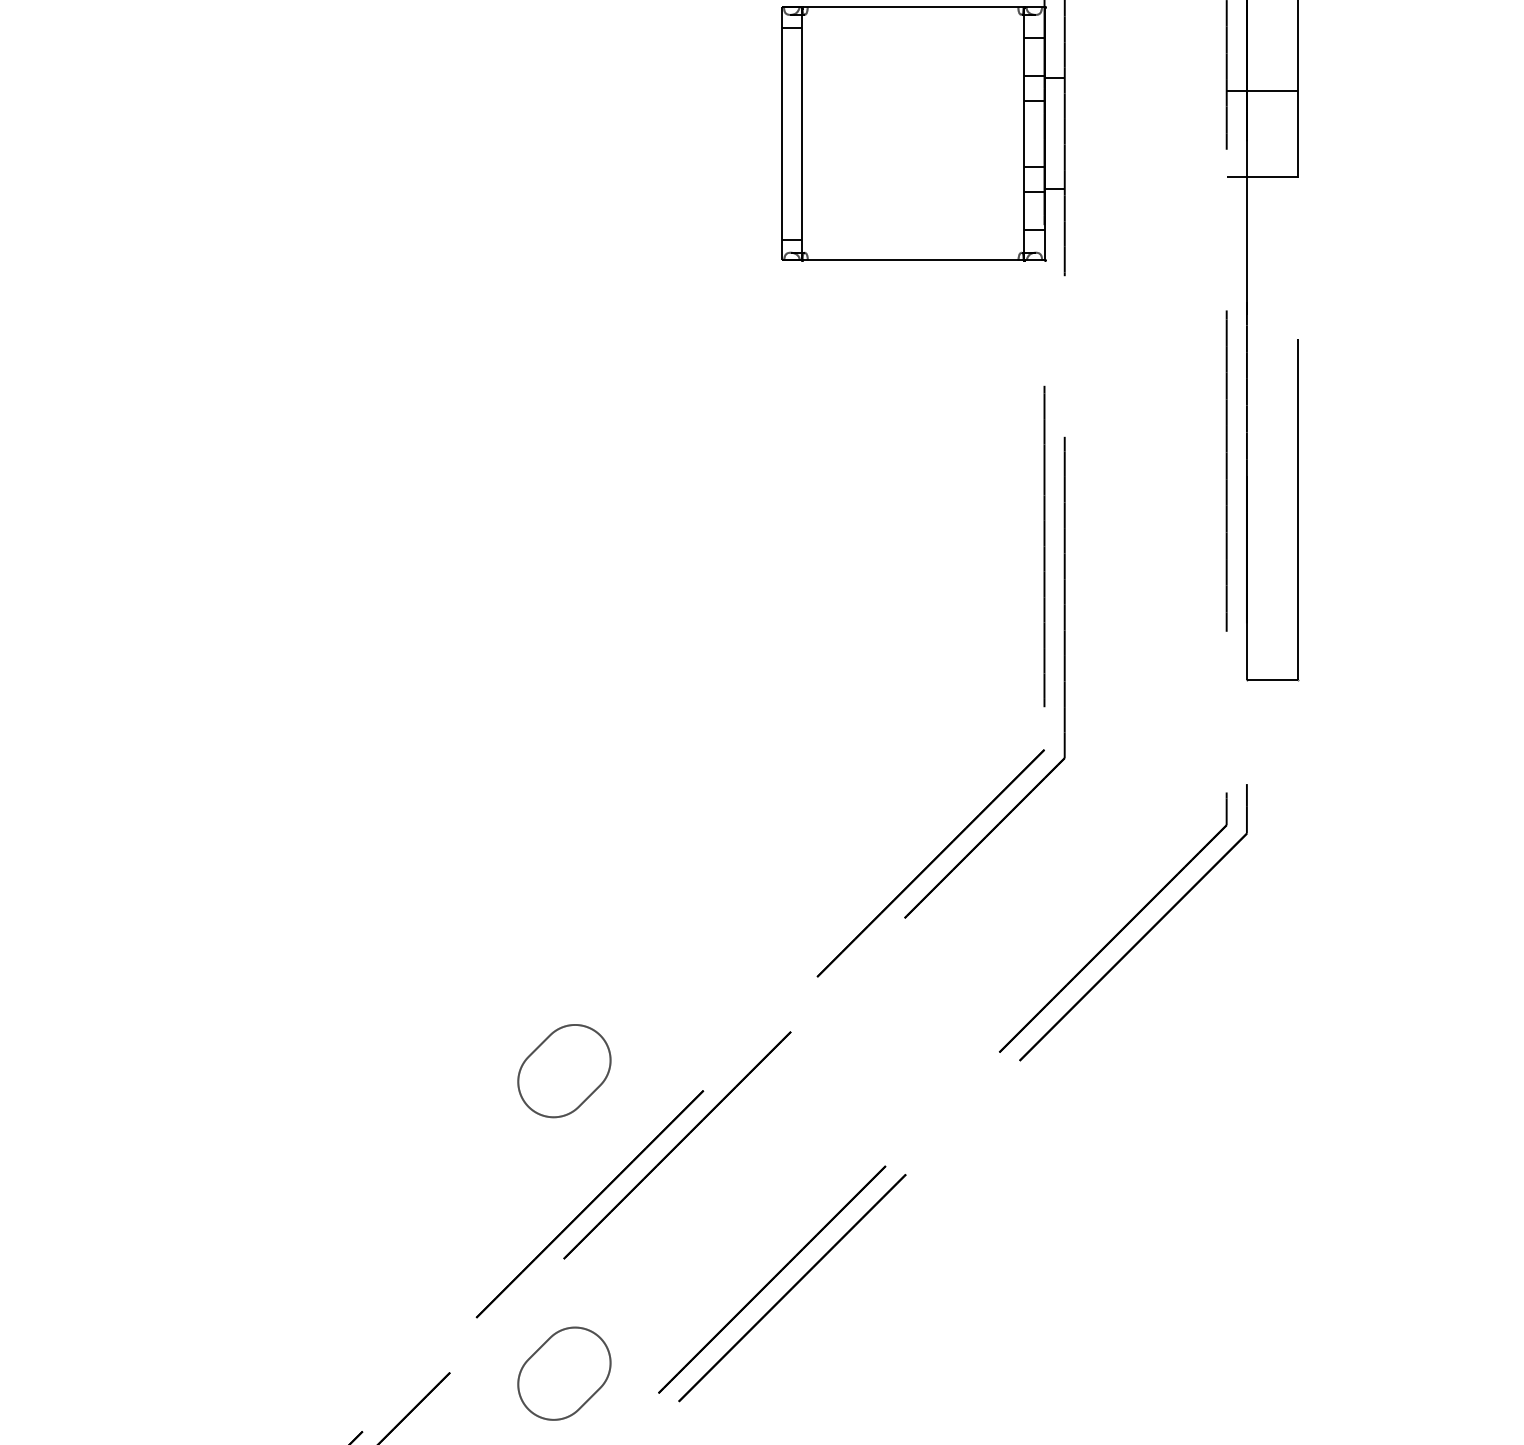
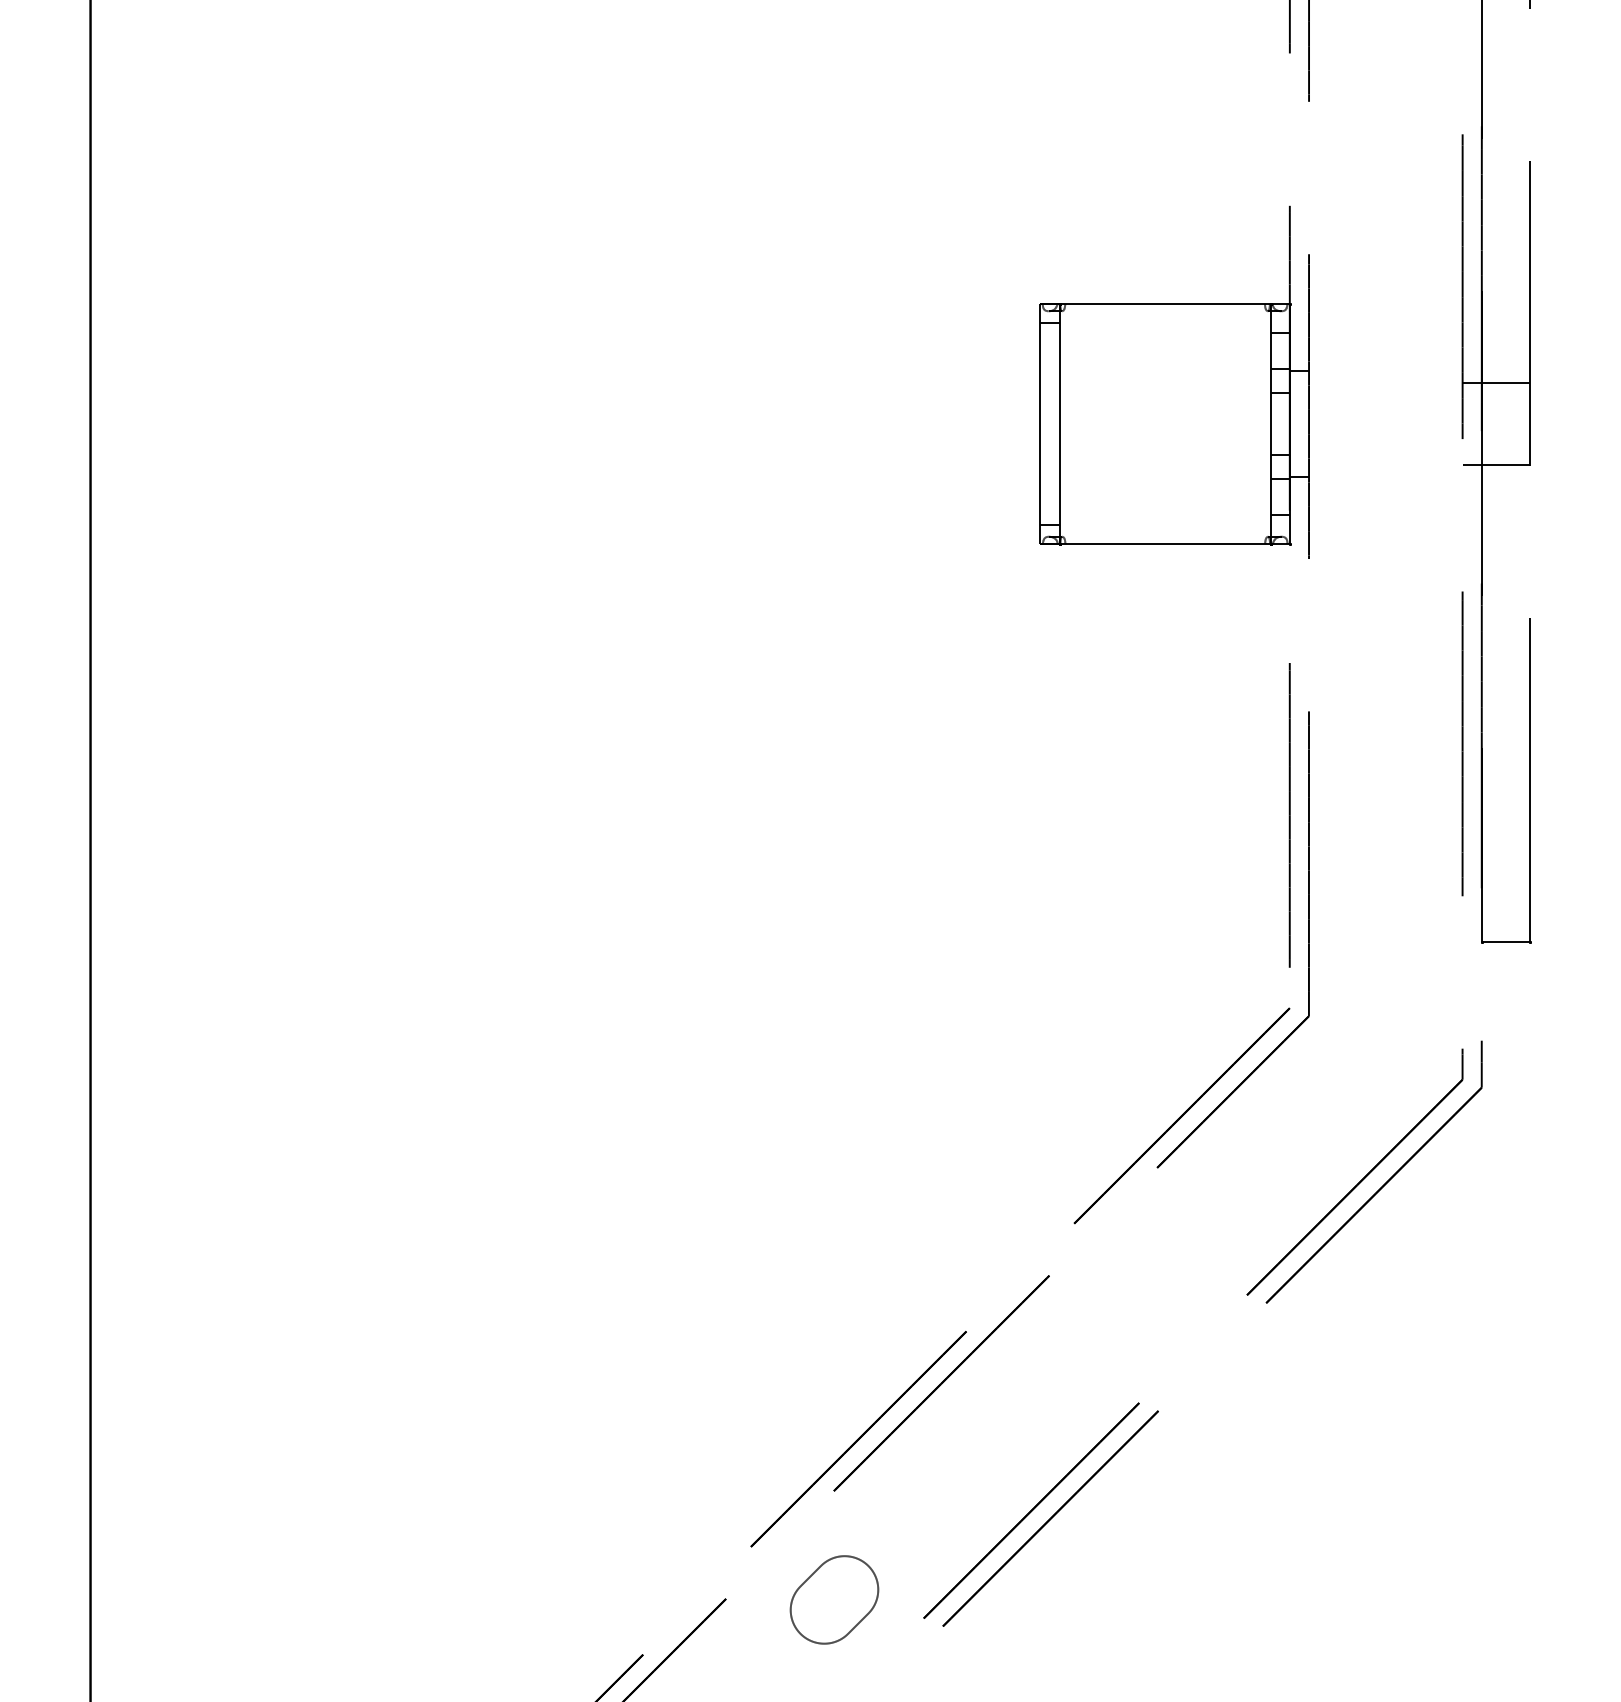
part: (564, 1070) -> (834, 1312), removed

